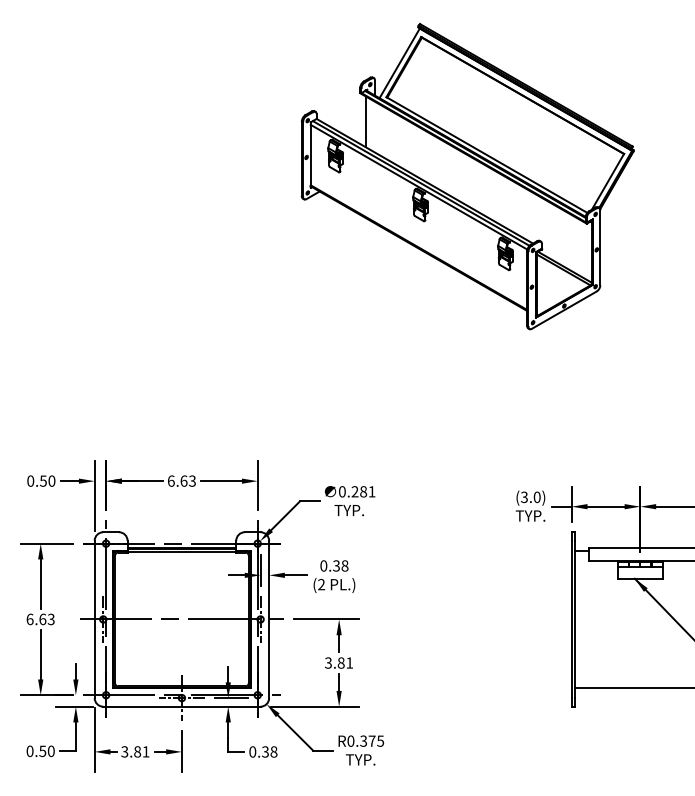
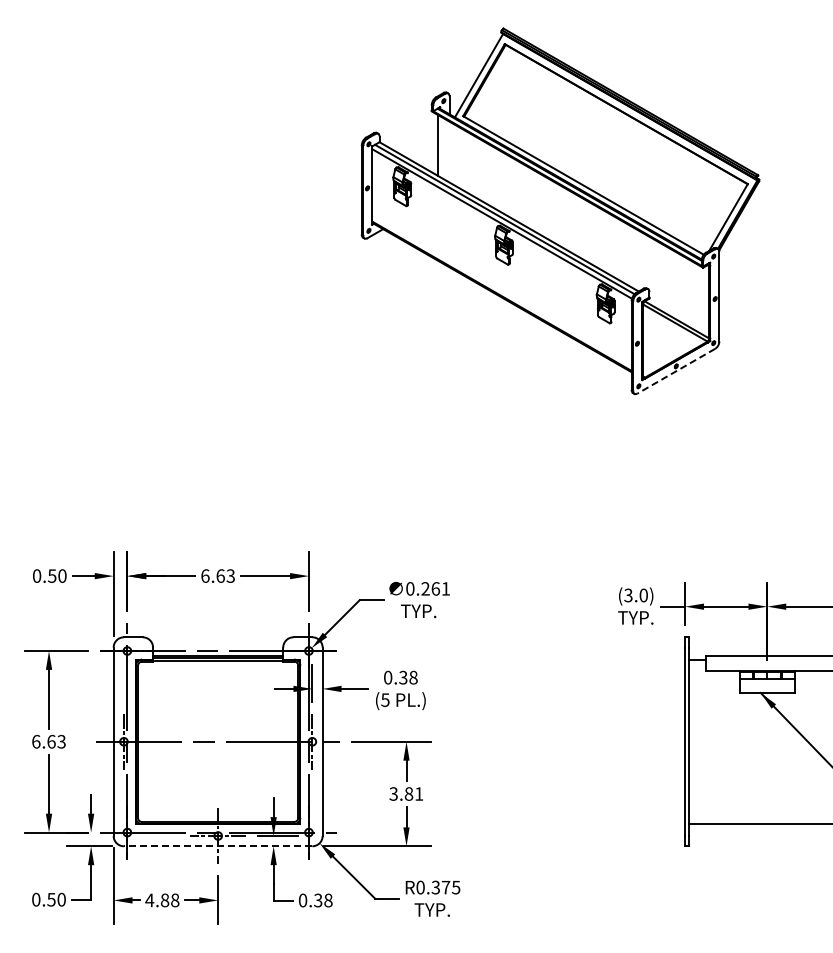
line: (564, 310) -> (676, 371), solid -> dashed
text: (363, 491) -> (435, 588), 0.281 -> 0.261
text: (321, 584) -> (385, 699), (2 -> (5
line: (181, 706) -> (217, 846), solid -> dashed
text: (135, 751) -> (162, 900), 3.81 -> 4.88

